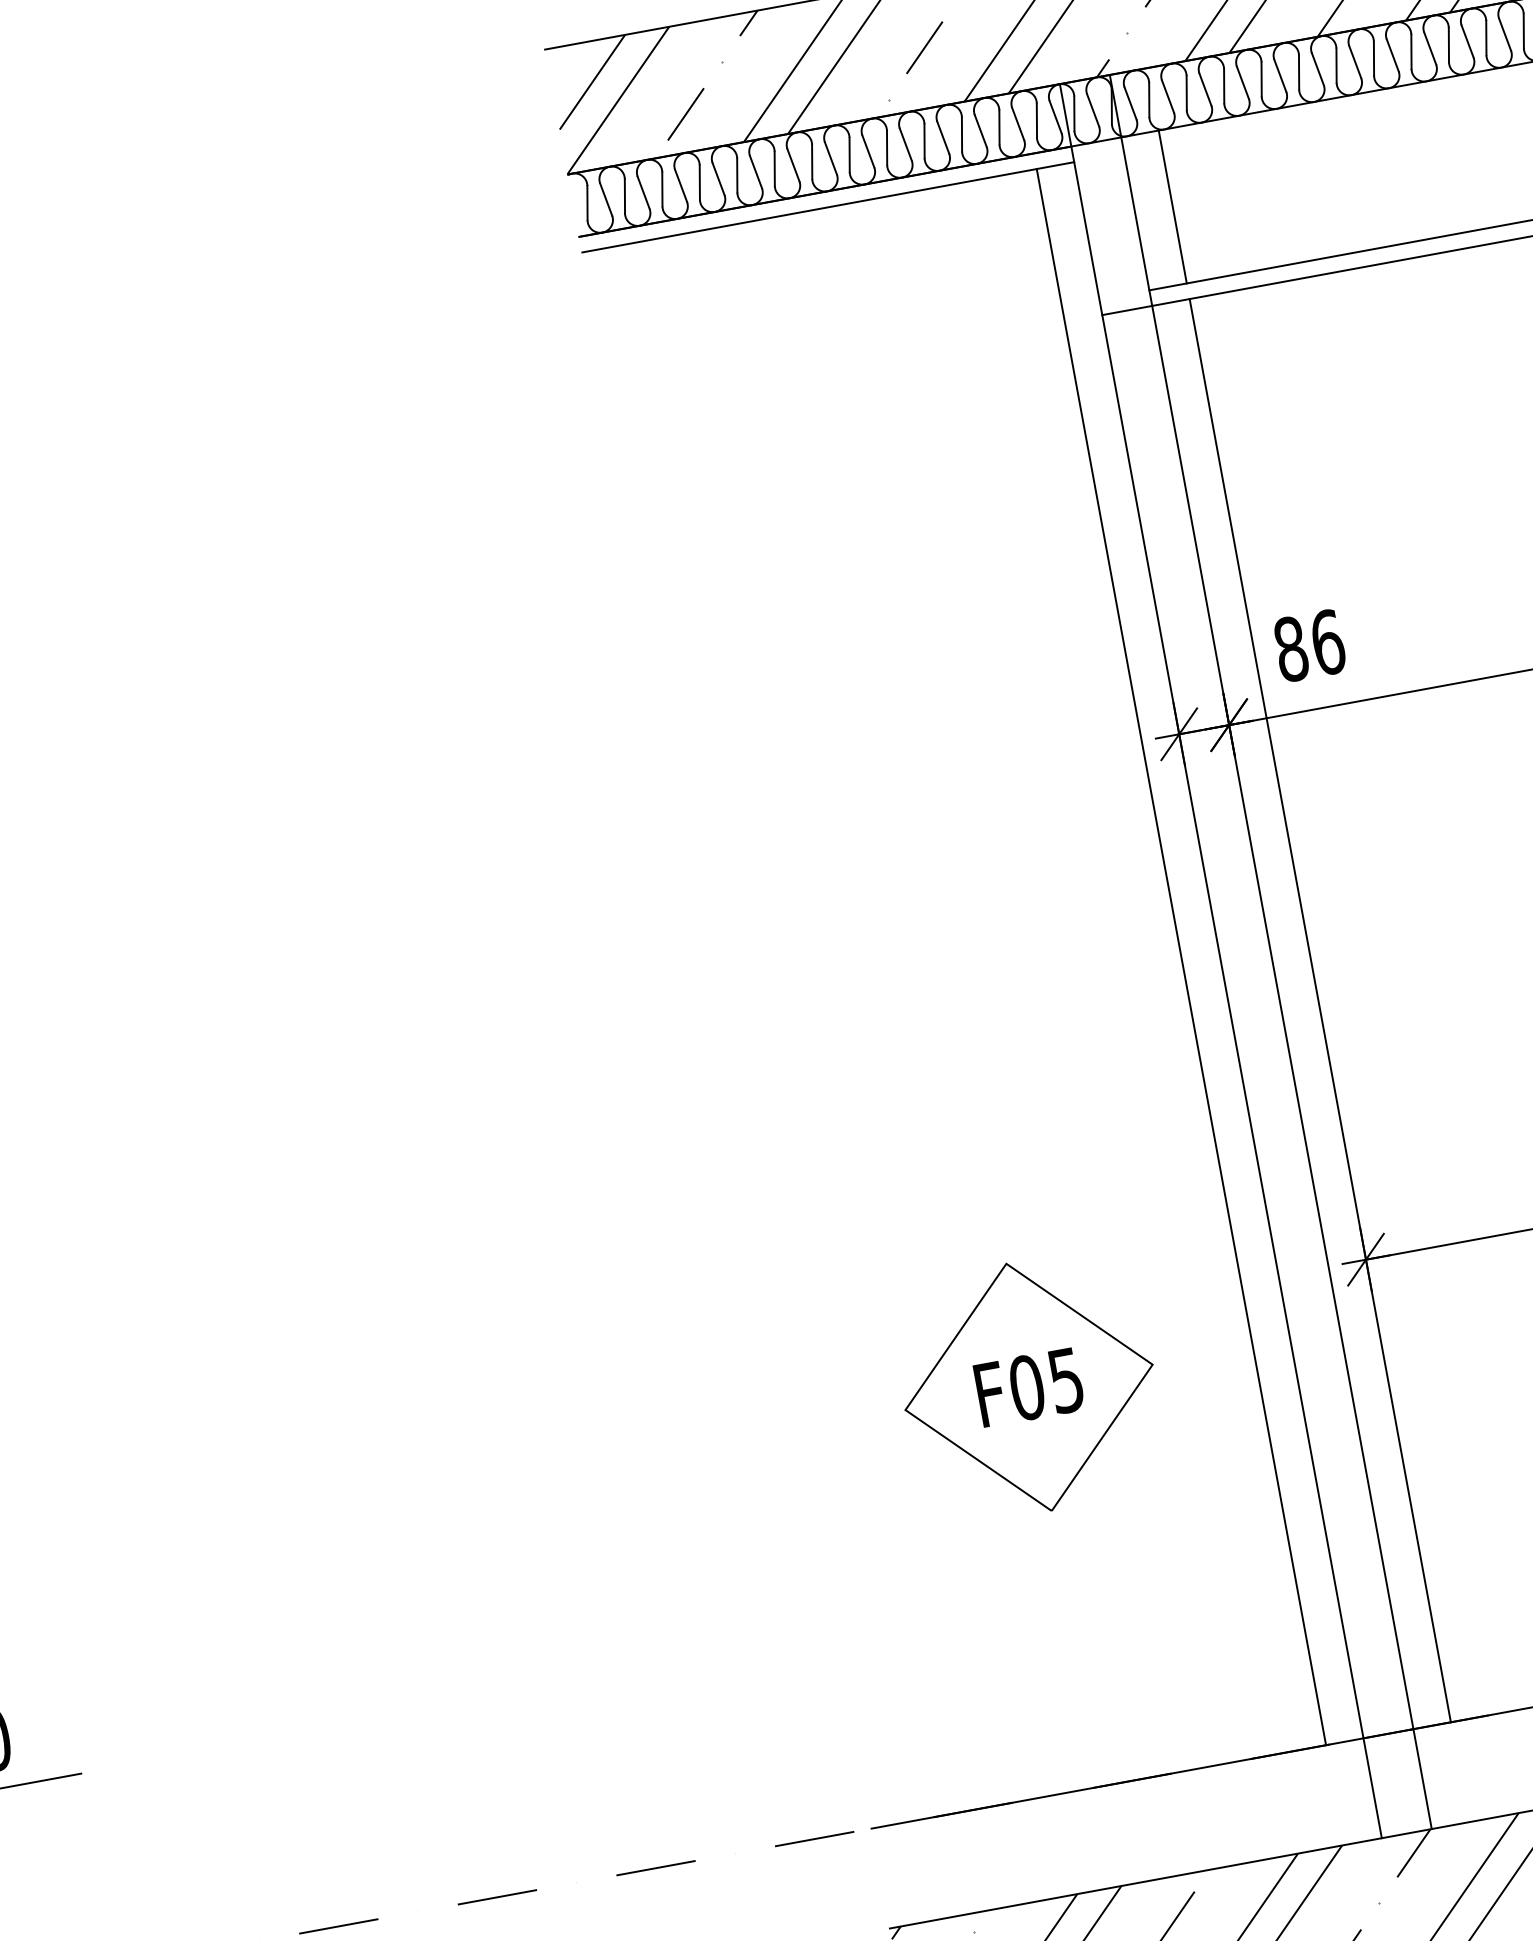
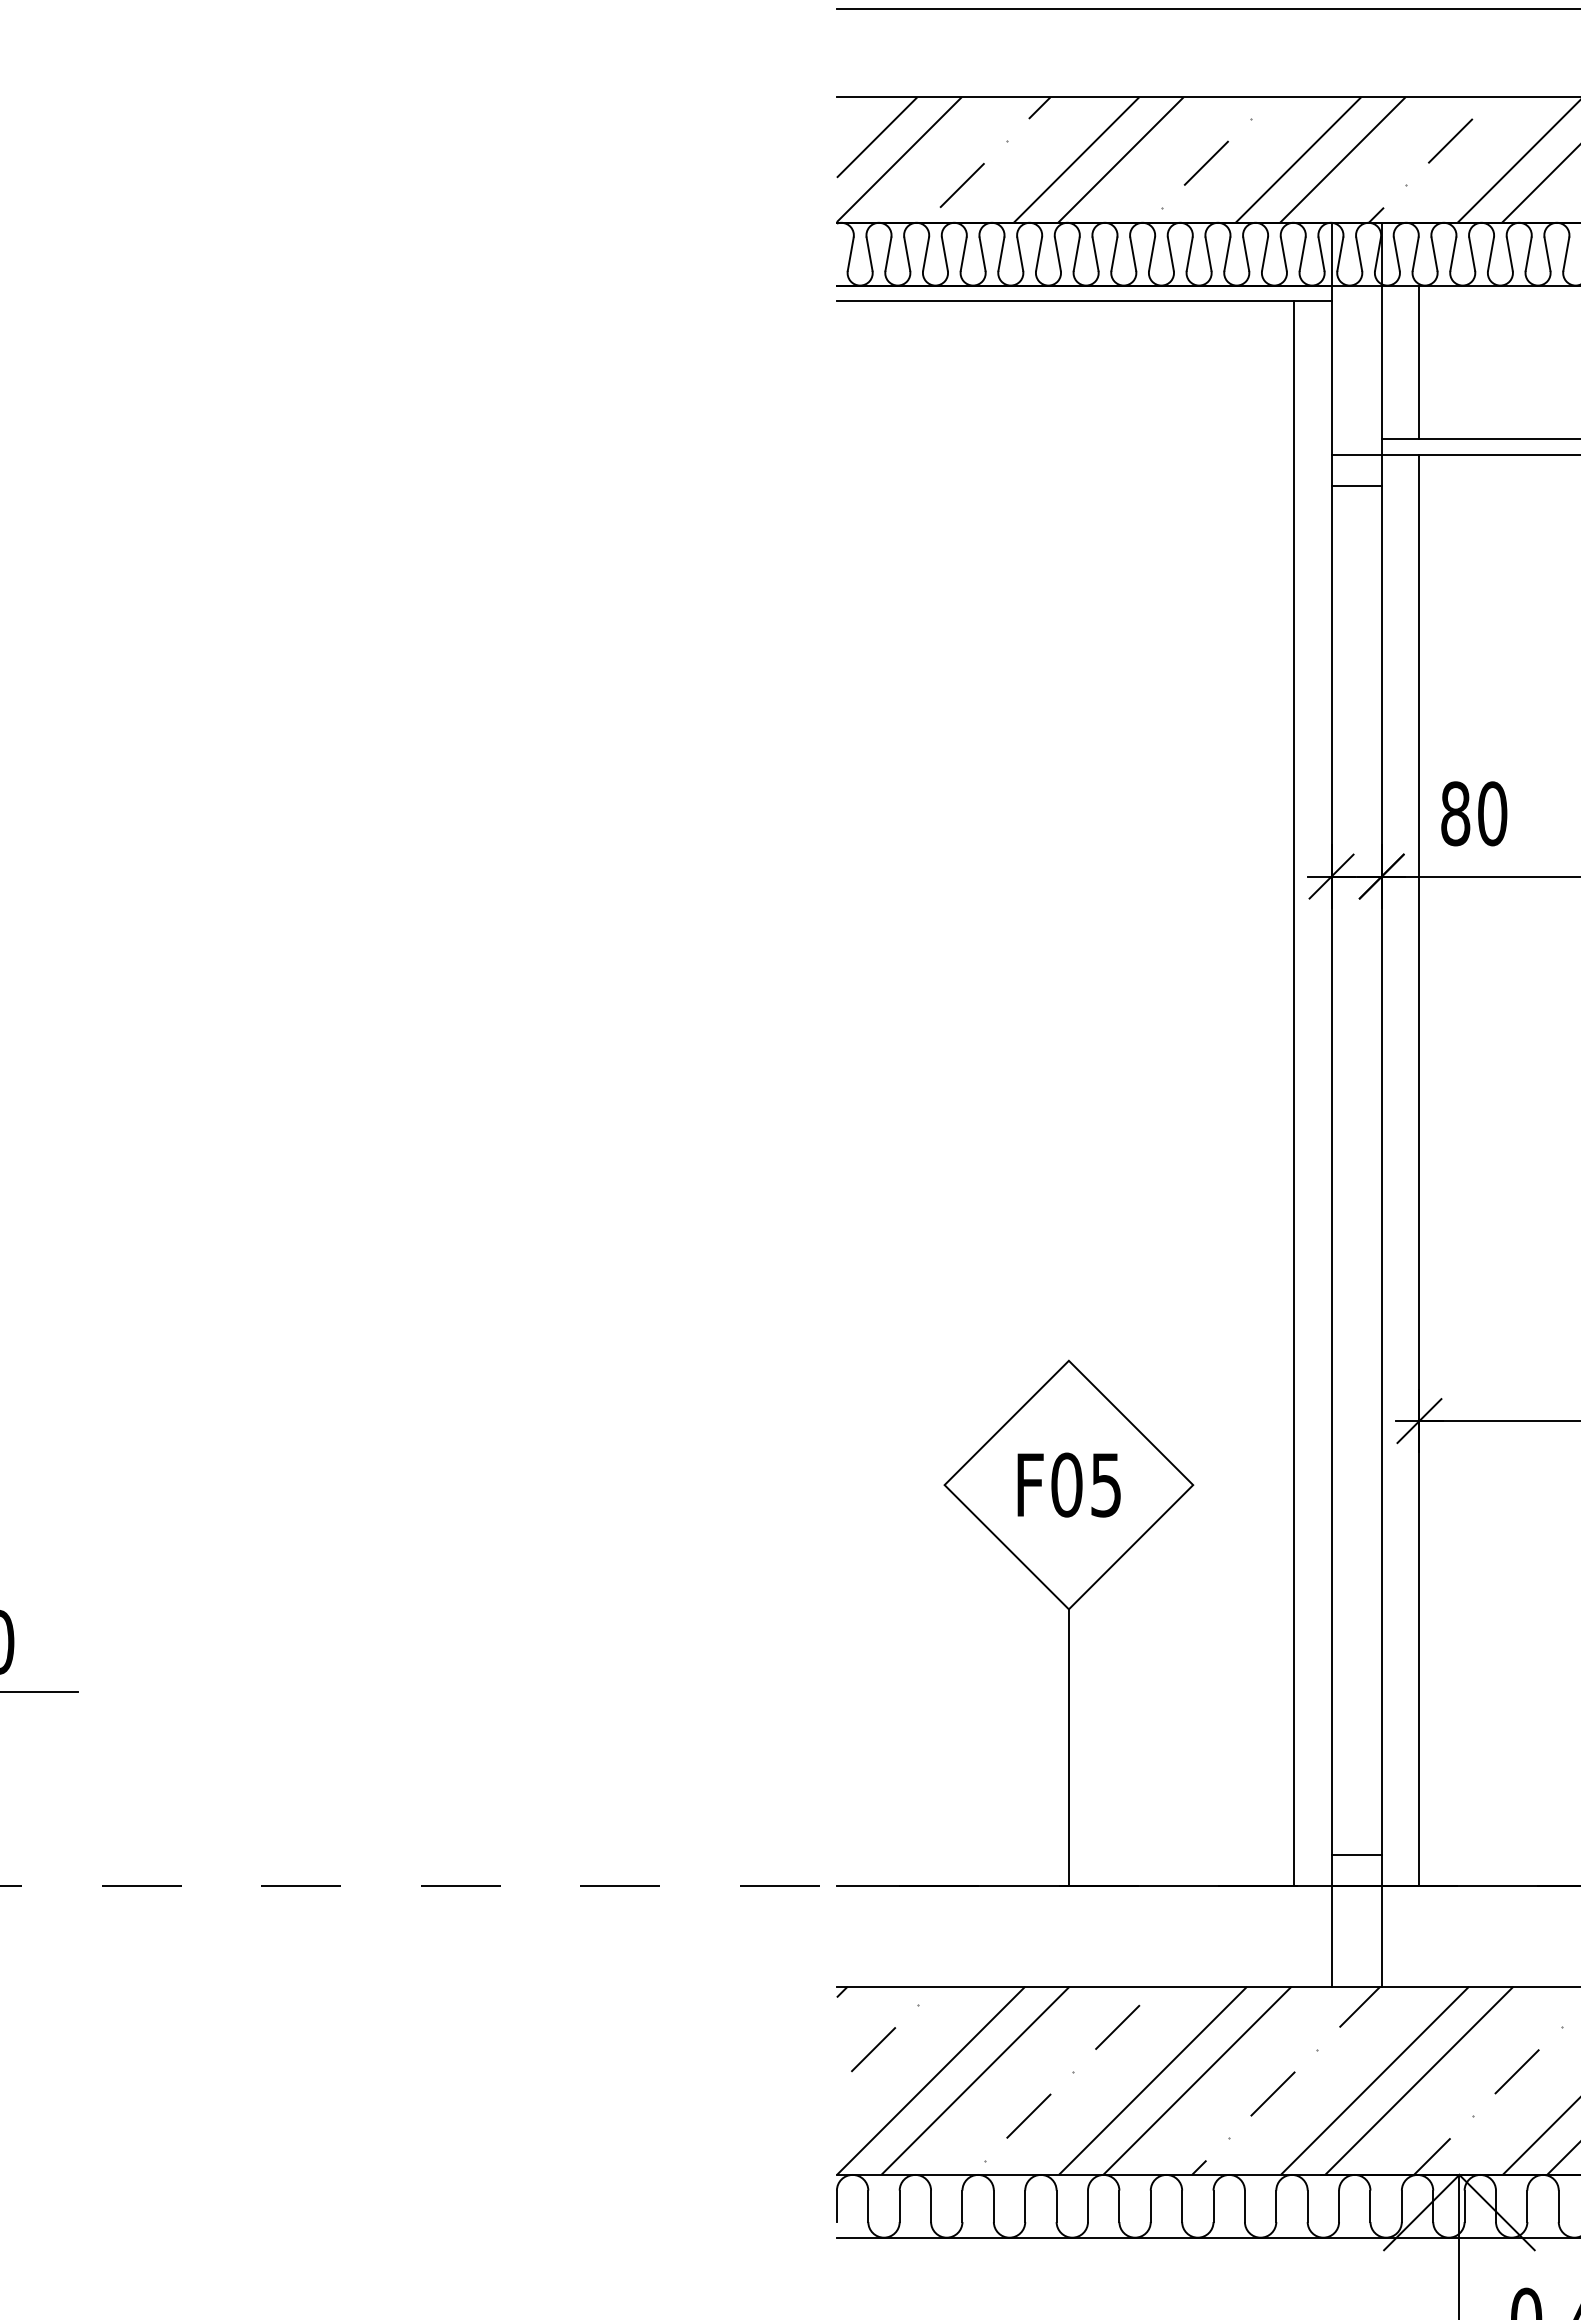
line: (1132, 341) -> (1356, 486), added
text: (1327, 642) -> (1492, 813), 86 -> 80
line: (1076, 1648) -> (1068, 1747), added
line: (1382, 1702) -> (1356, 1854), added

